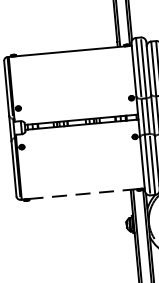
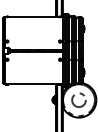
line: (82, 195) -> (33, 84), dashed -> solid

